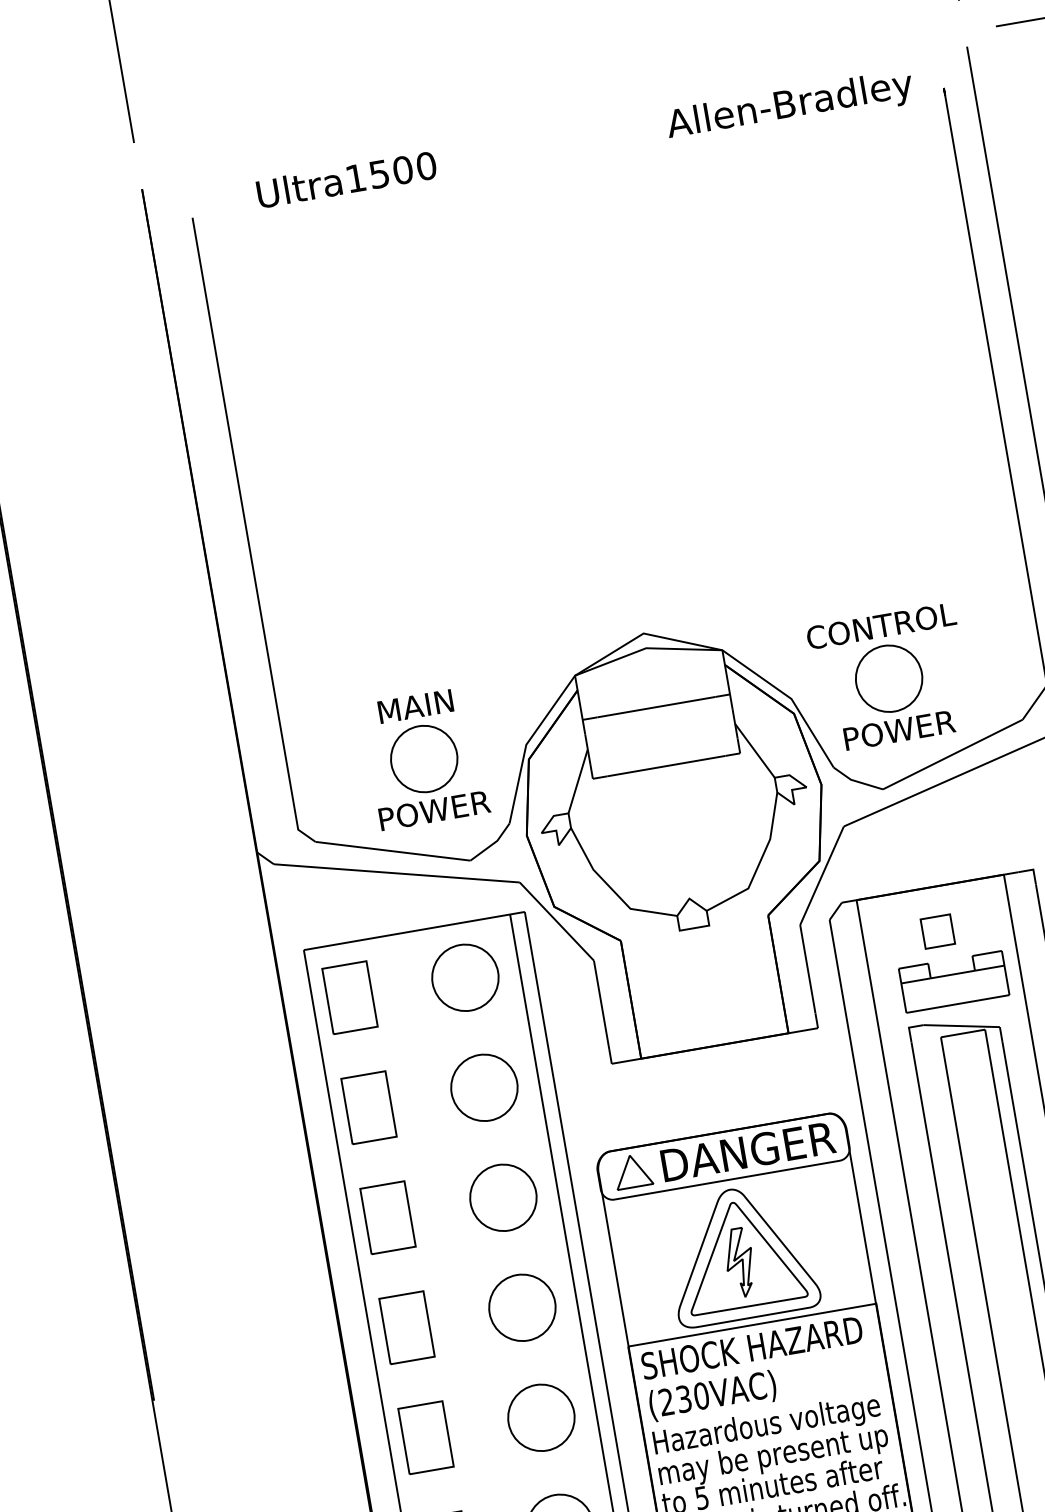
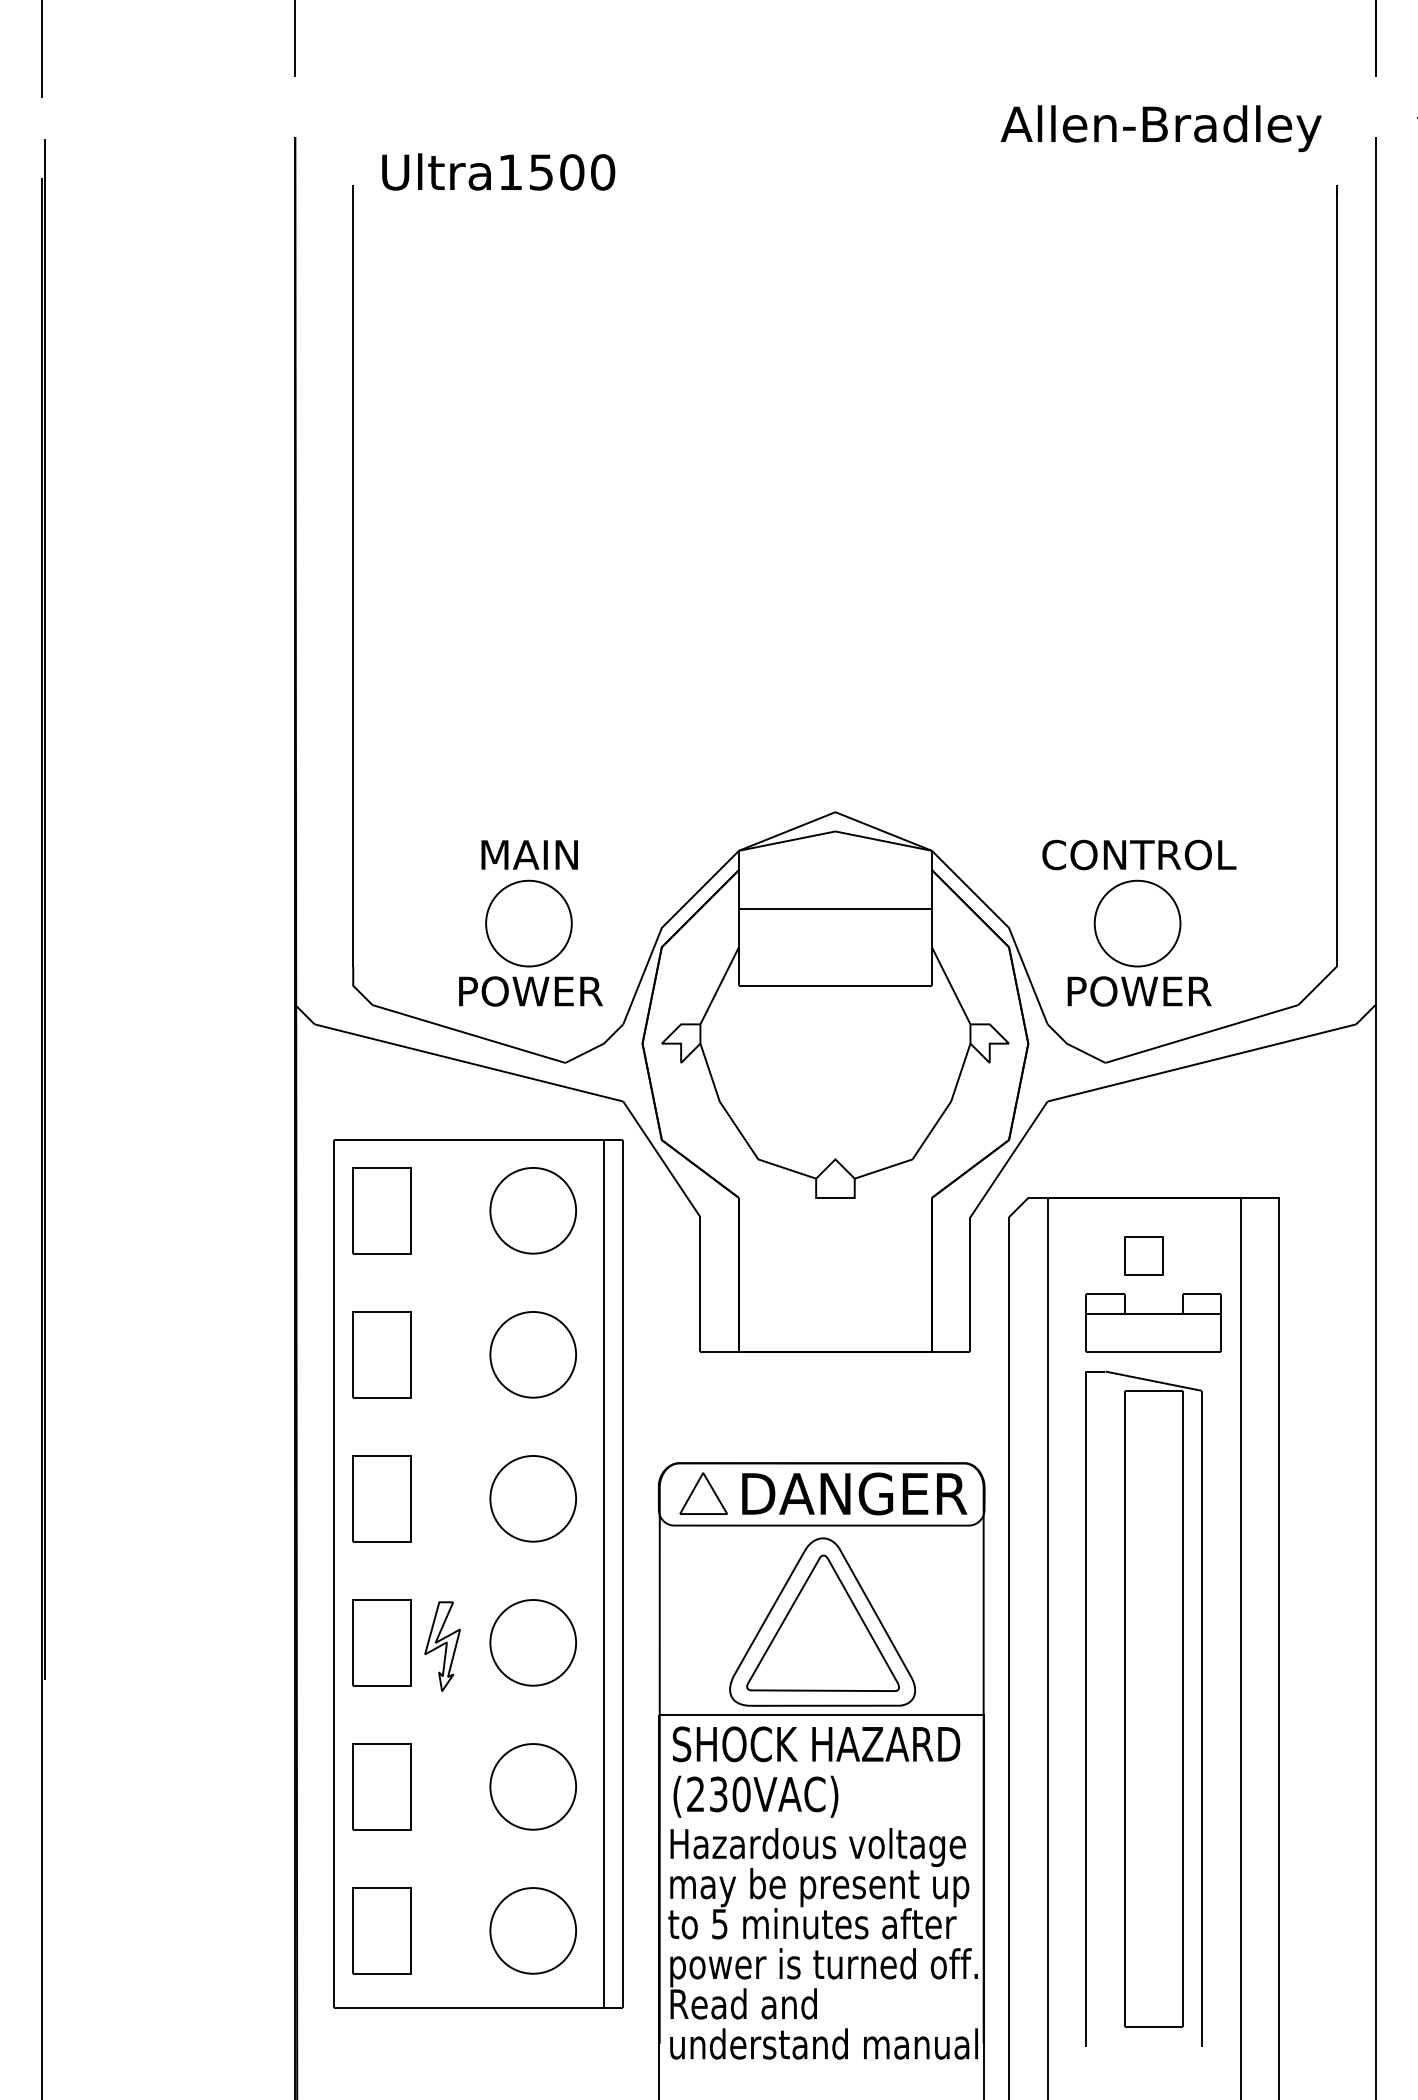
text: (789, 106) -> (1160, 128), moved
text: (346, 179) -> (498, 171), moved
part: (739, 1262) -> (442, 1646), moved

